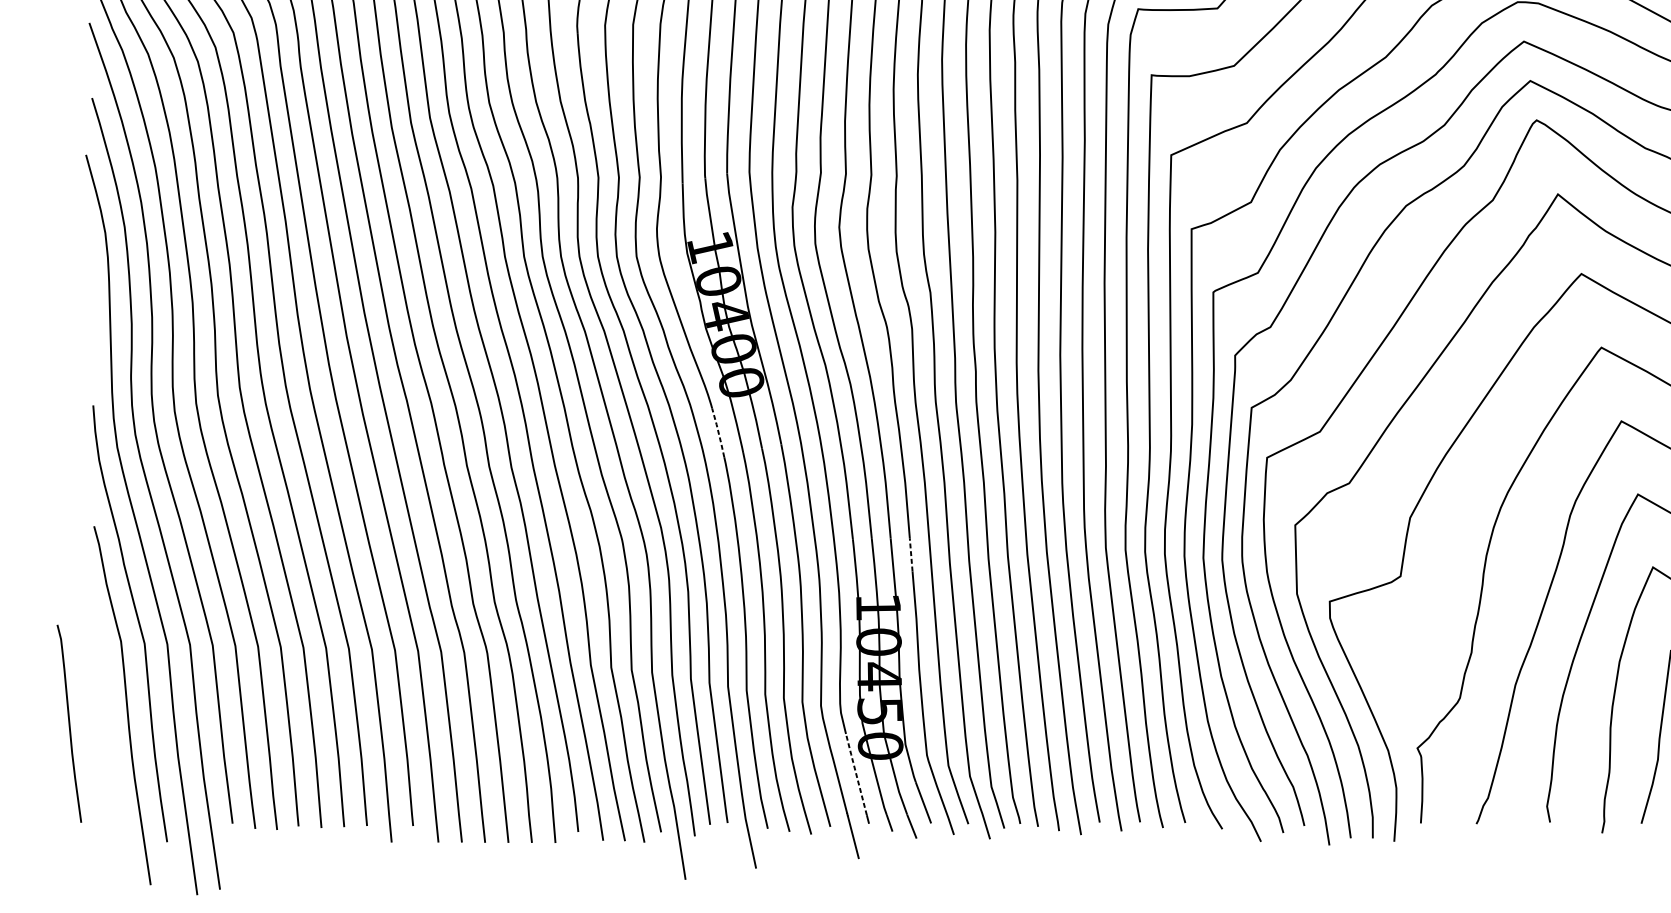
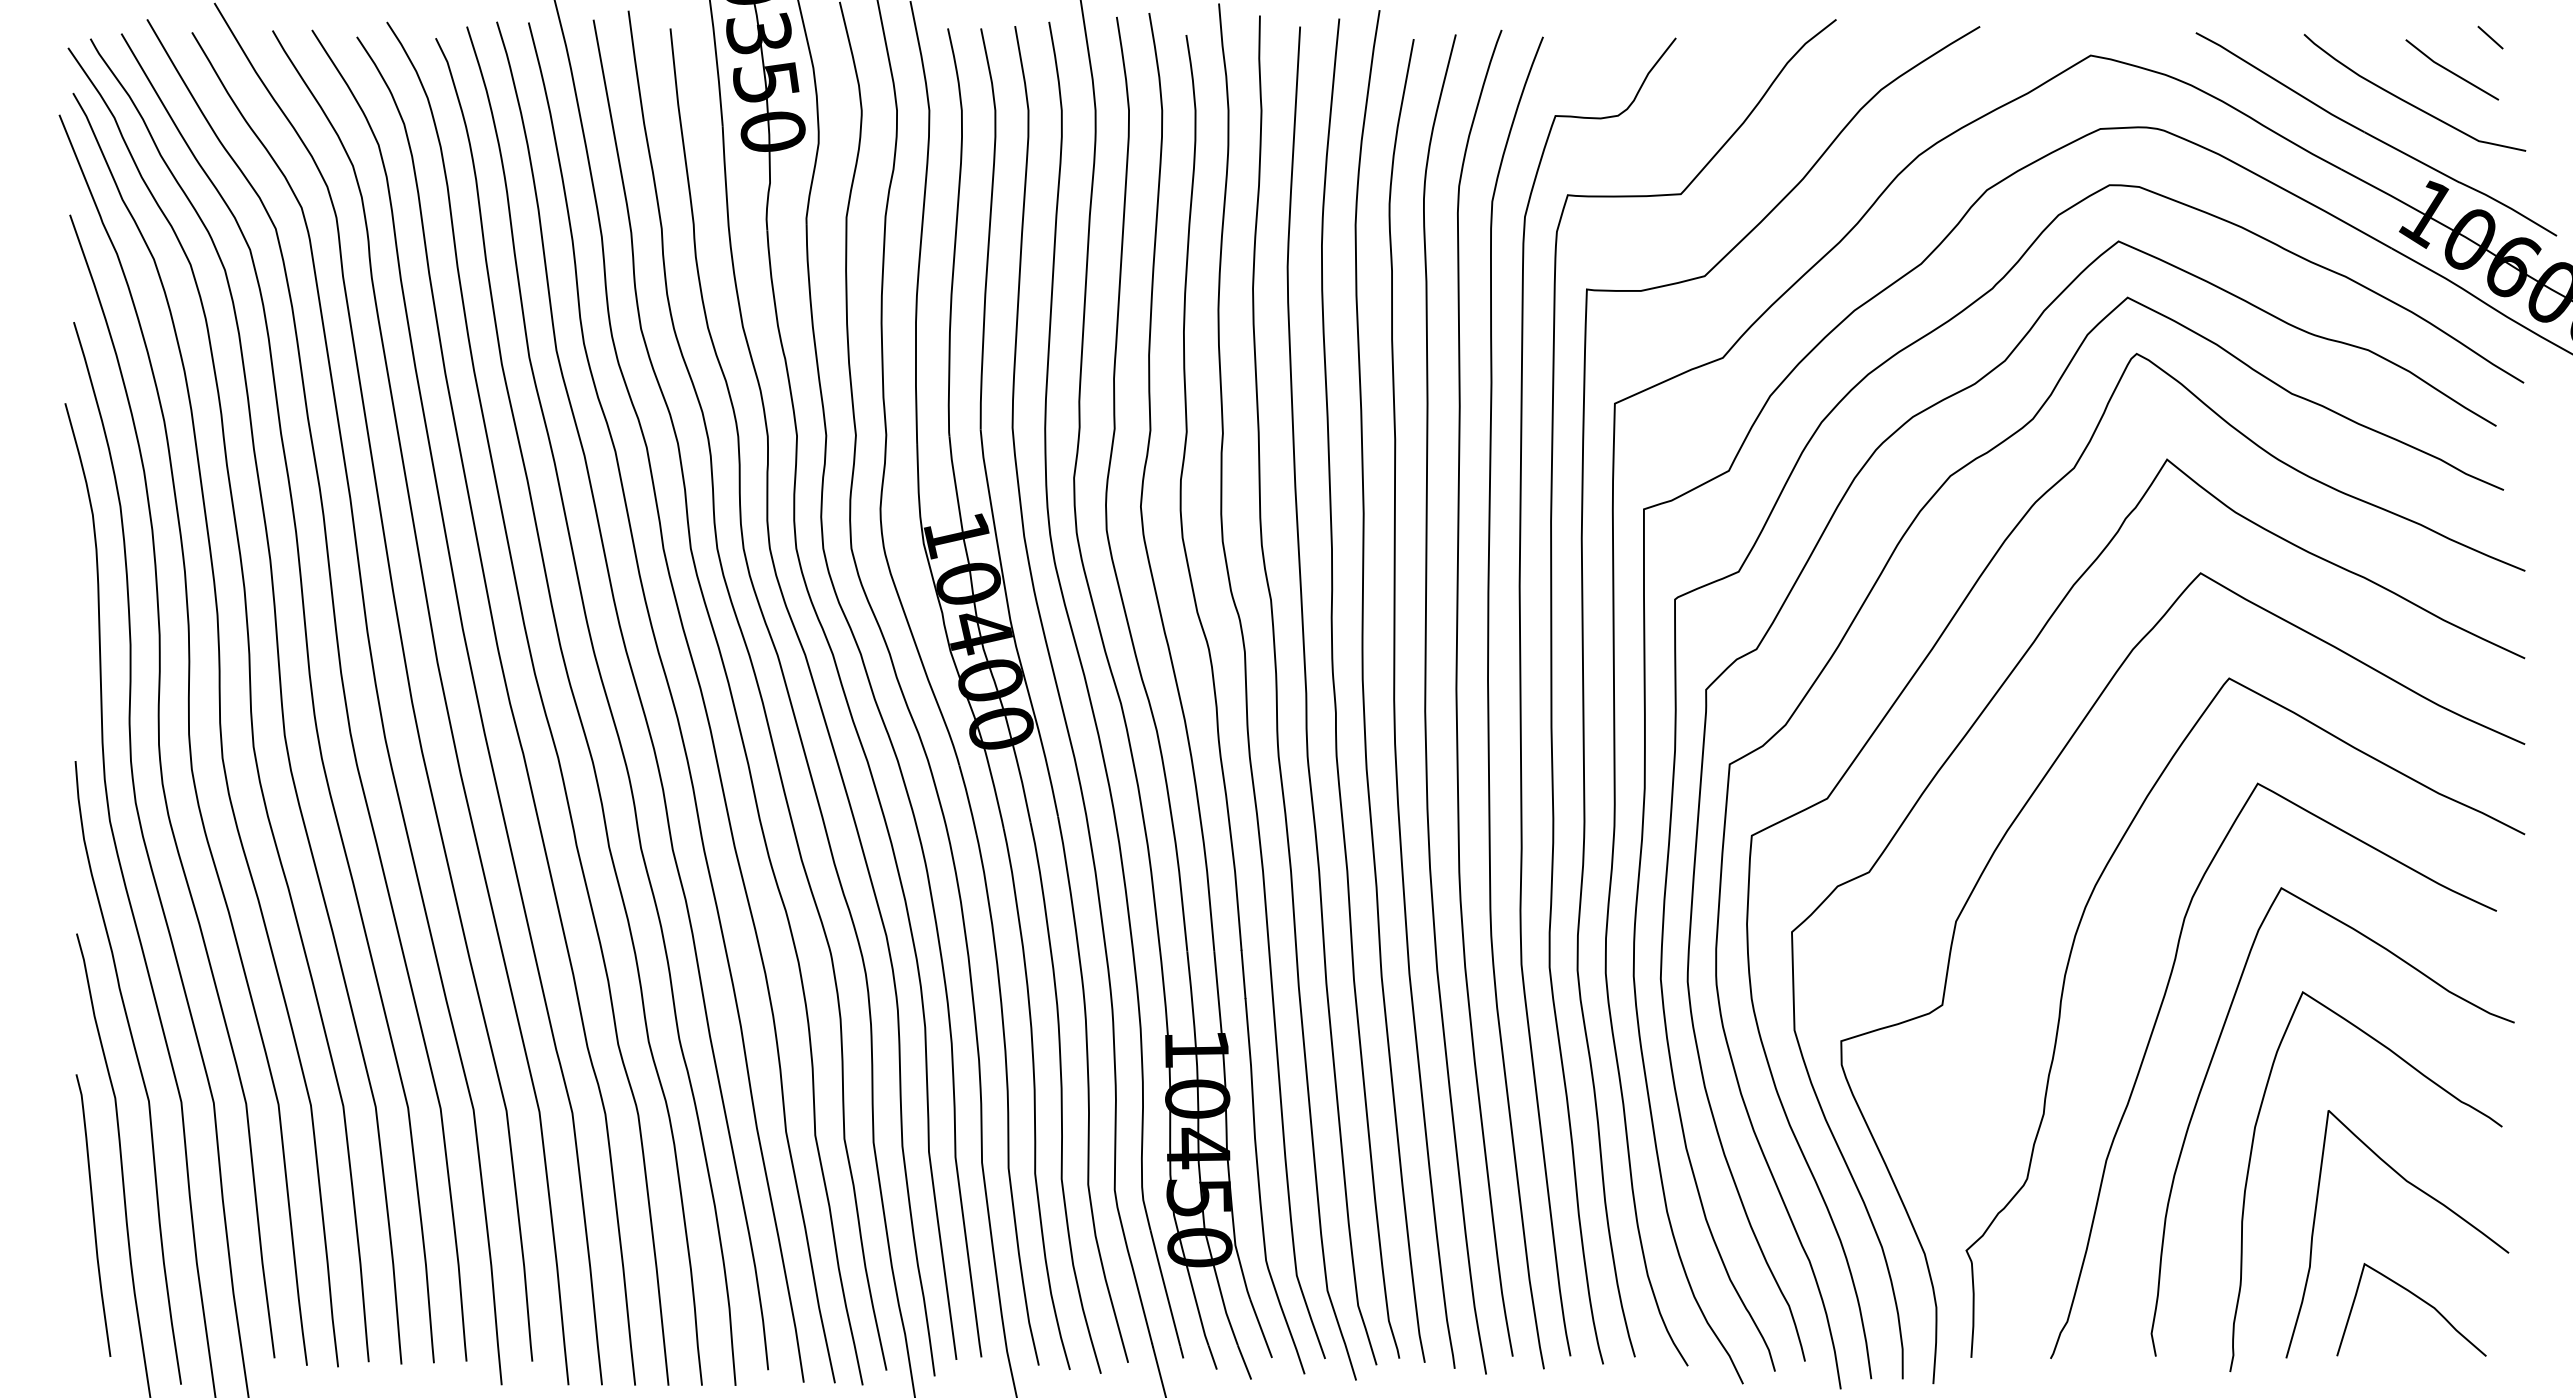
line: (718, 432) -> (968, 799), dashed -> solid
line: (911, 554) -> (1243, 974), dashed -> solid
curve: (69, 723) -> (93, 1215), moved
line: (855, 773) -> (1164, 1286), dashed -> solid

